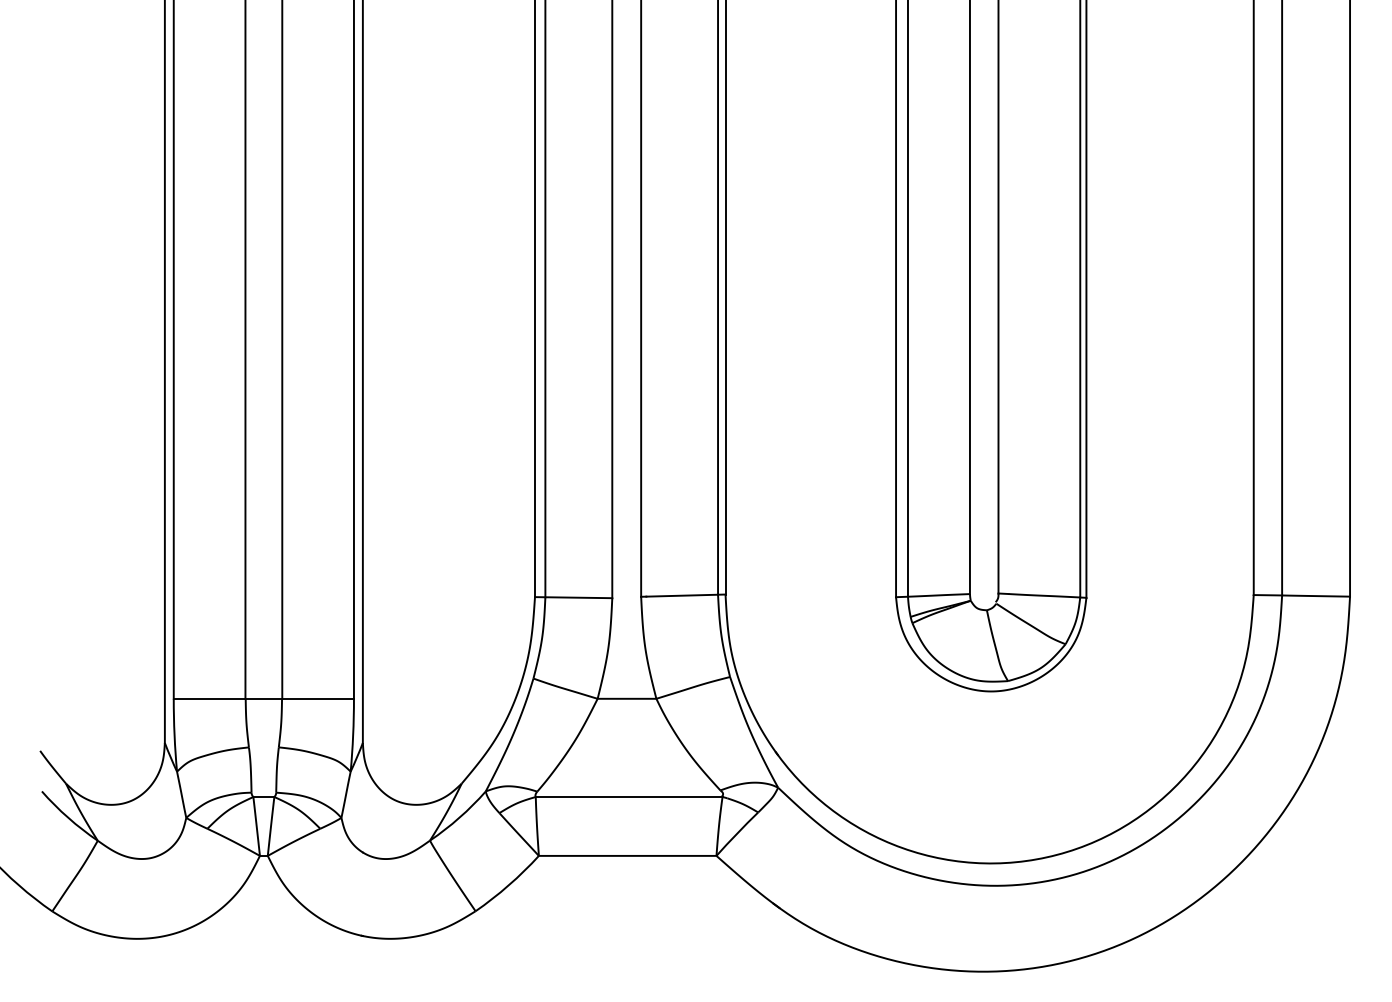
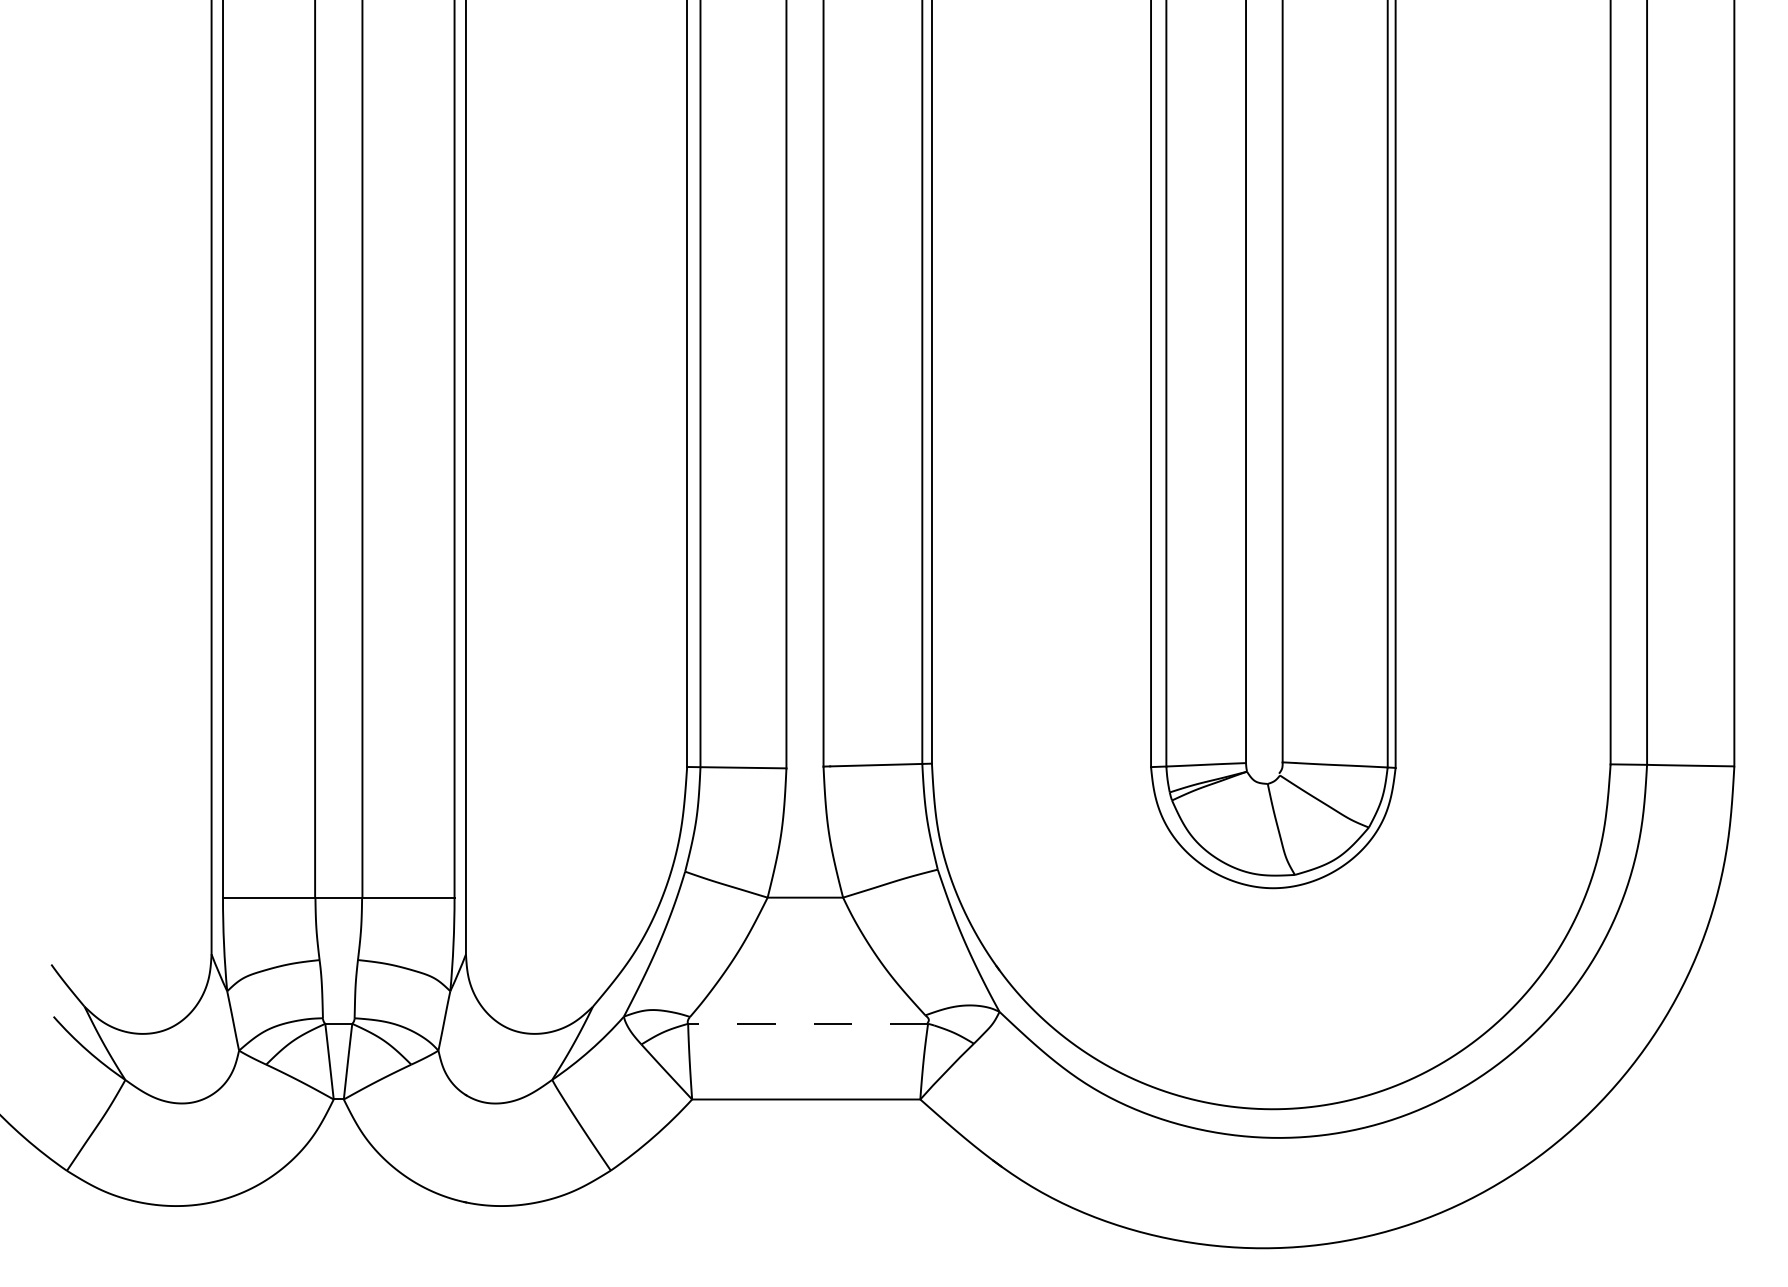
line: (629, 796) -> (808, 1023), solid -> dashed

